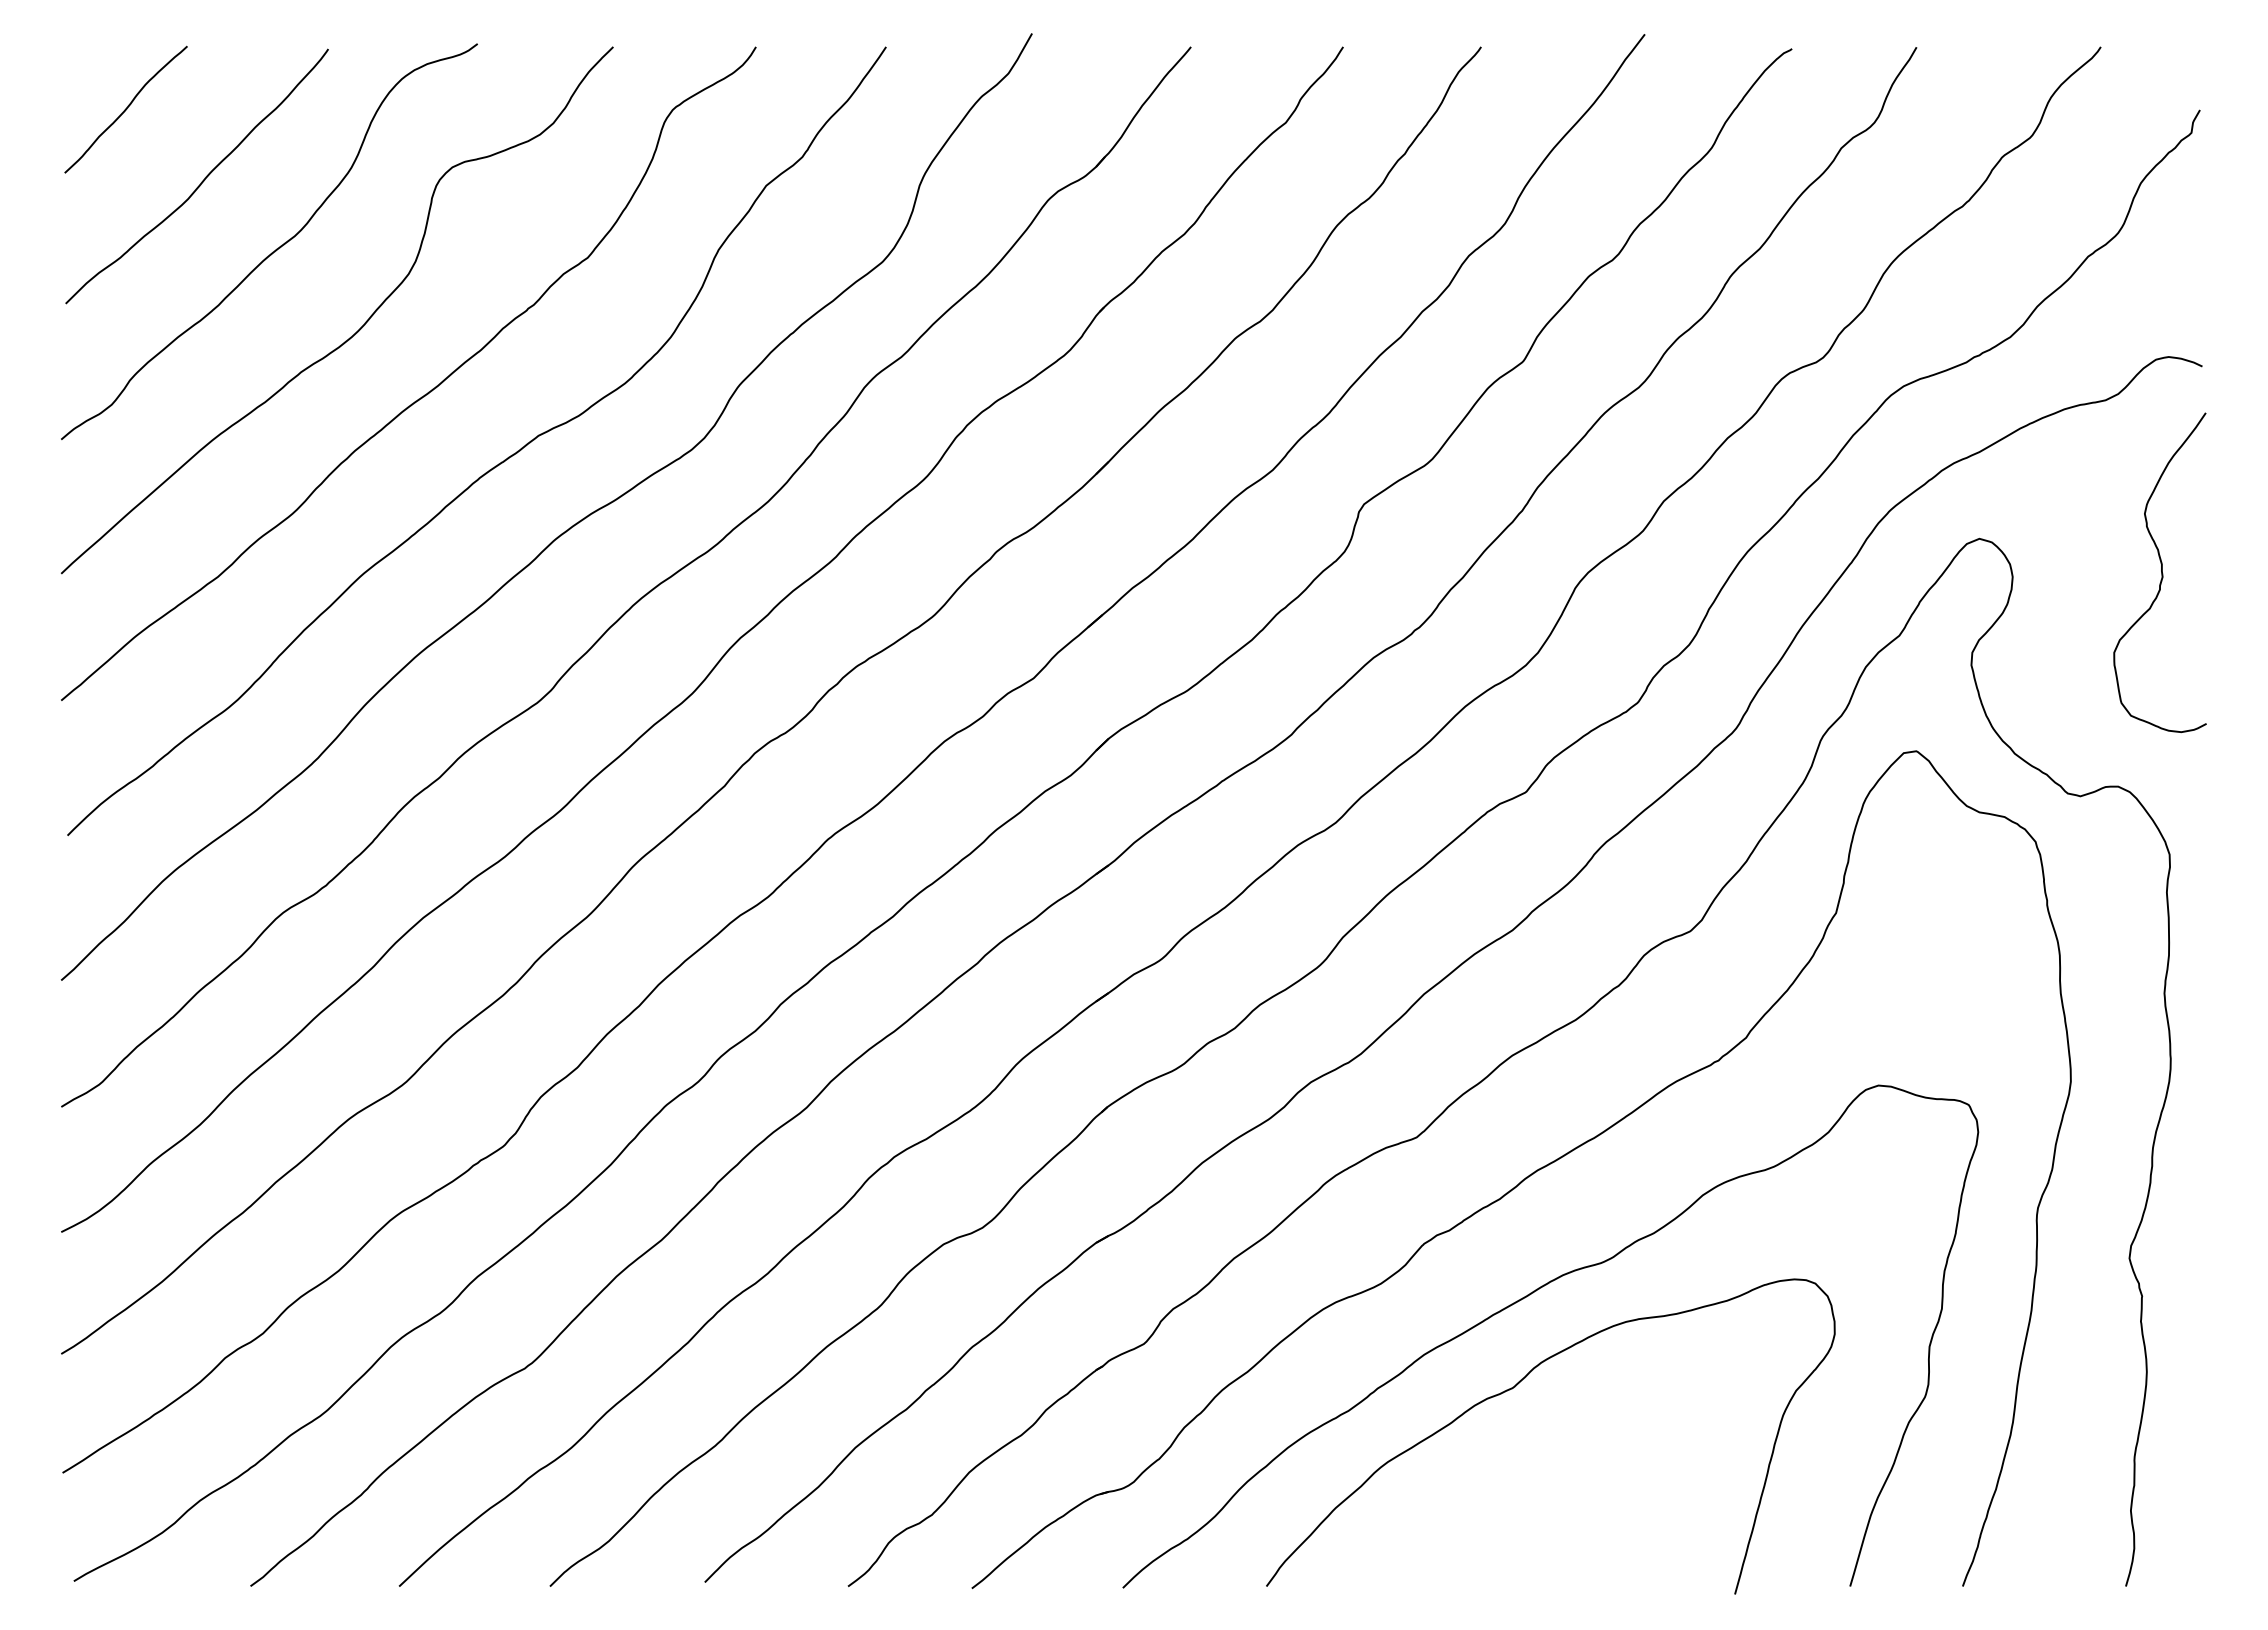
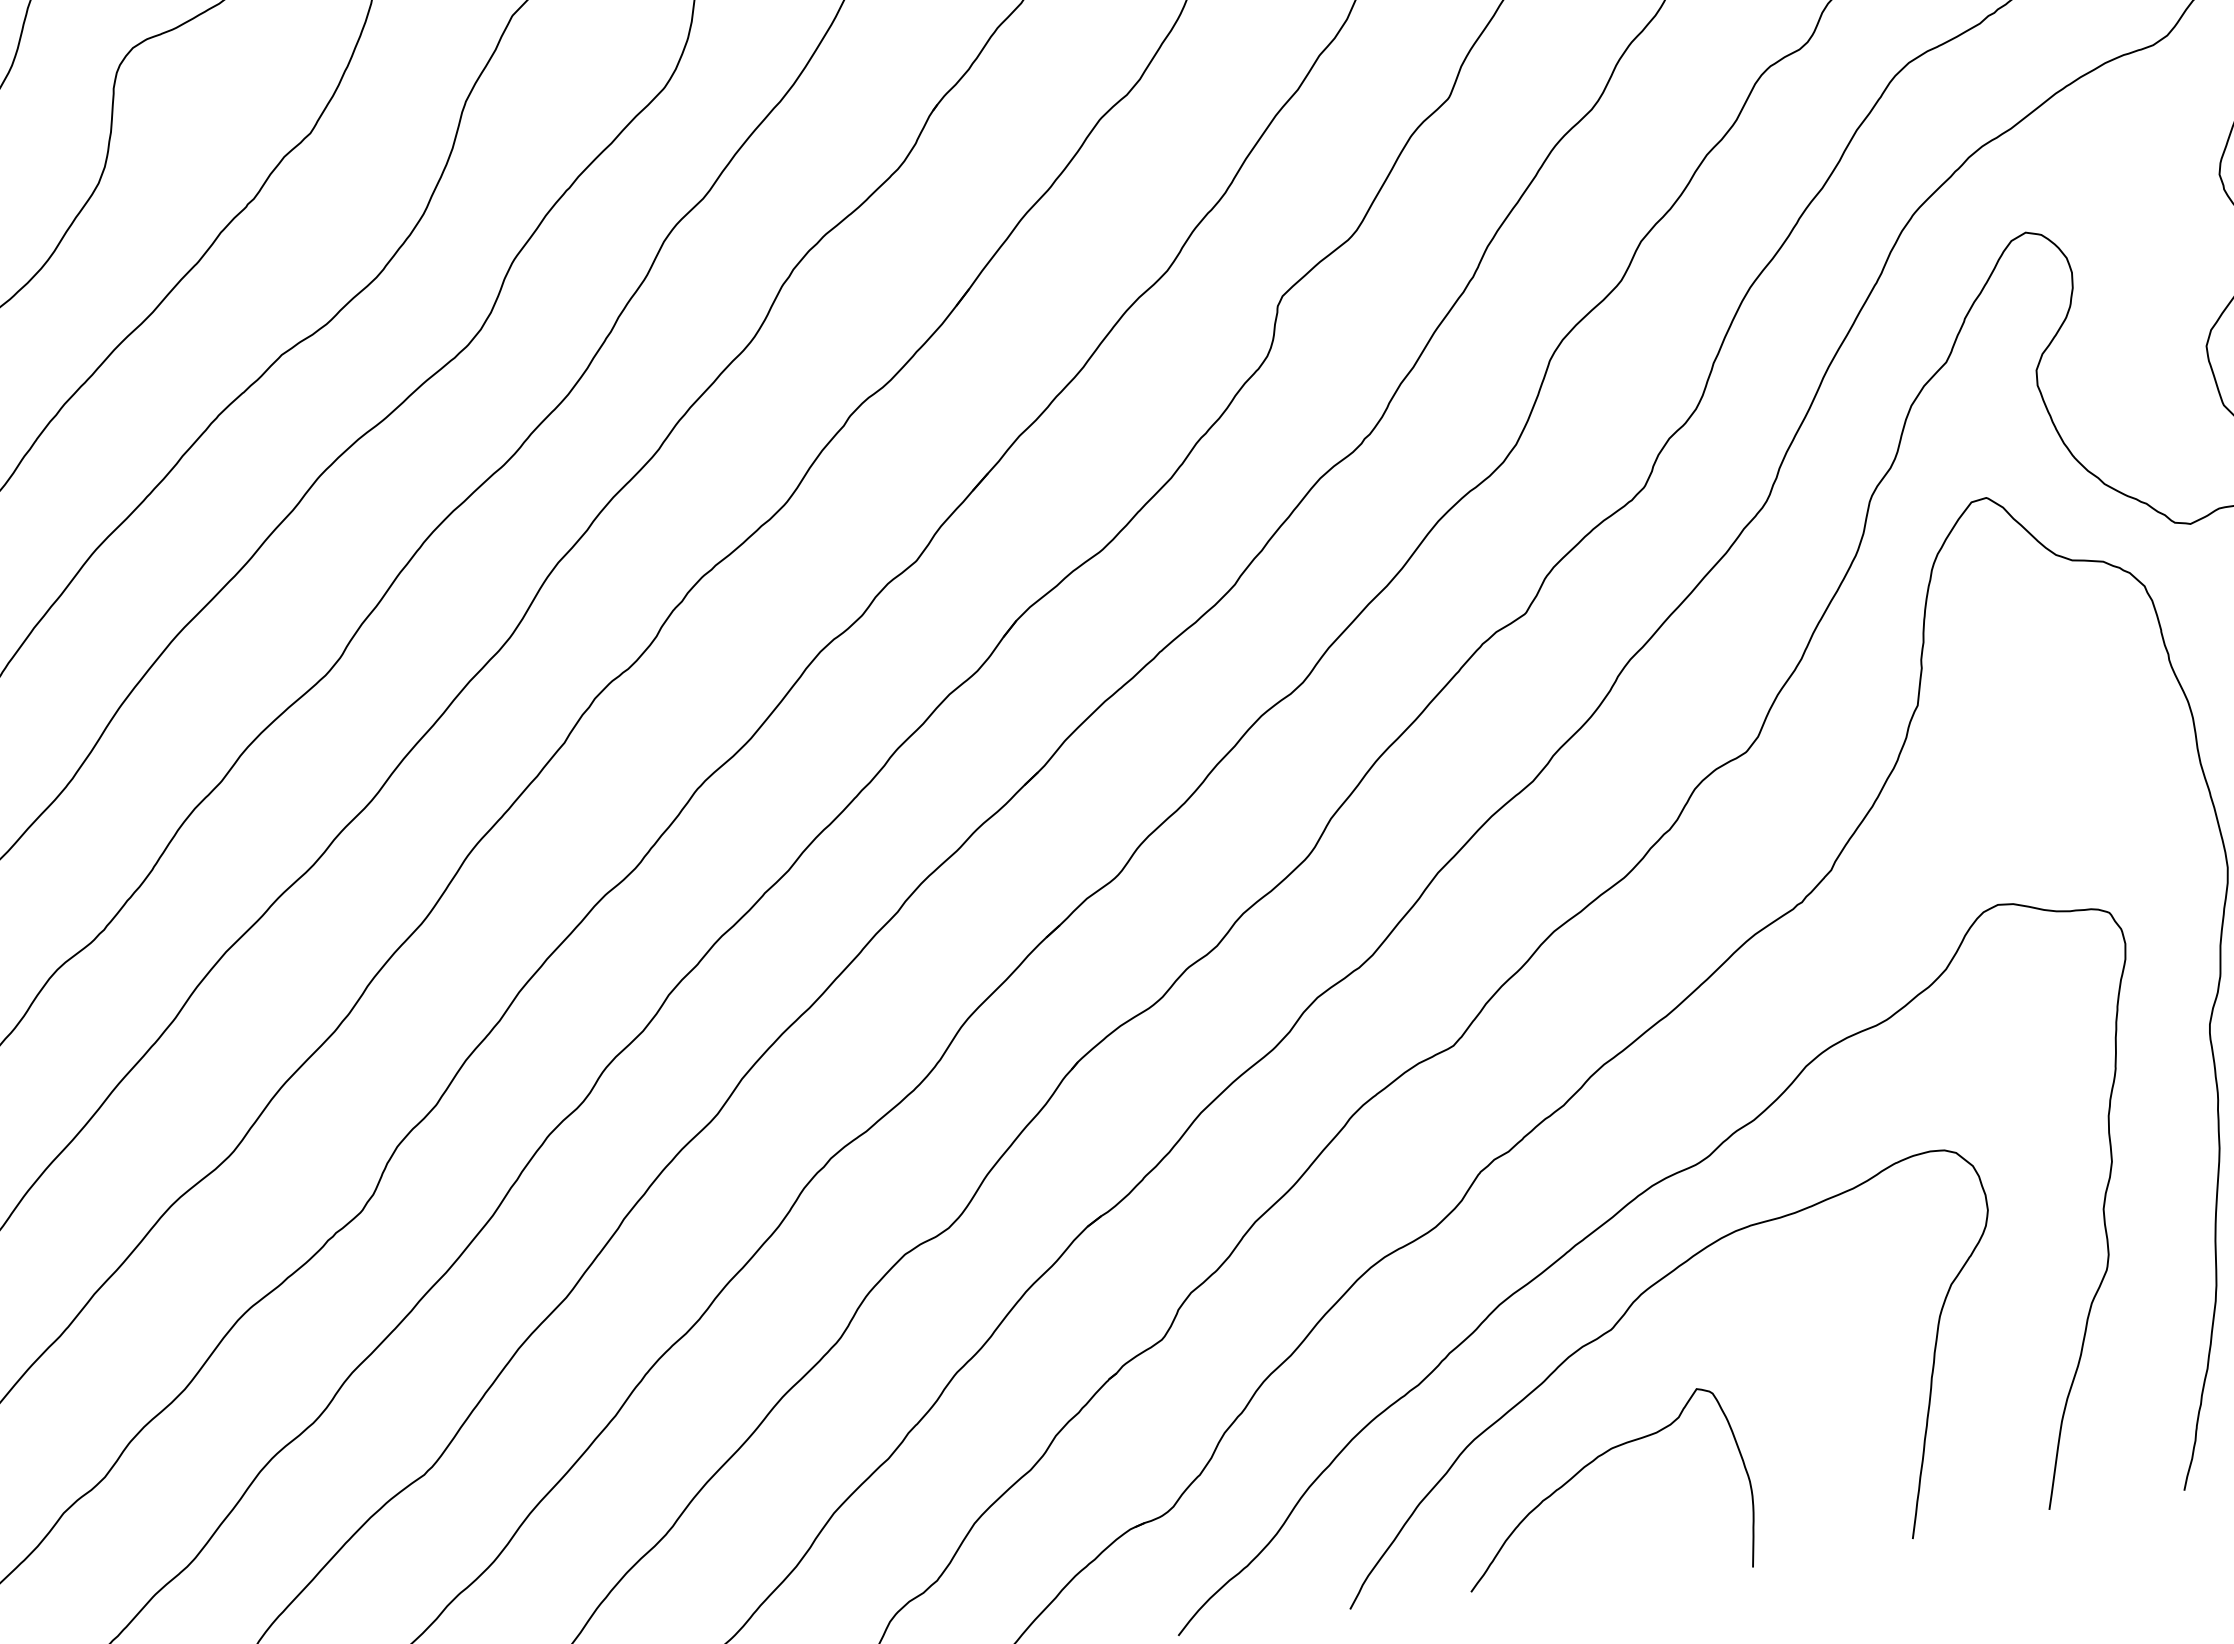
curve: (1473, 1499) -> (1583, 1469), added

